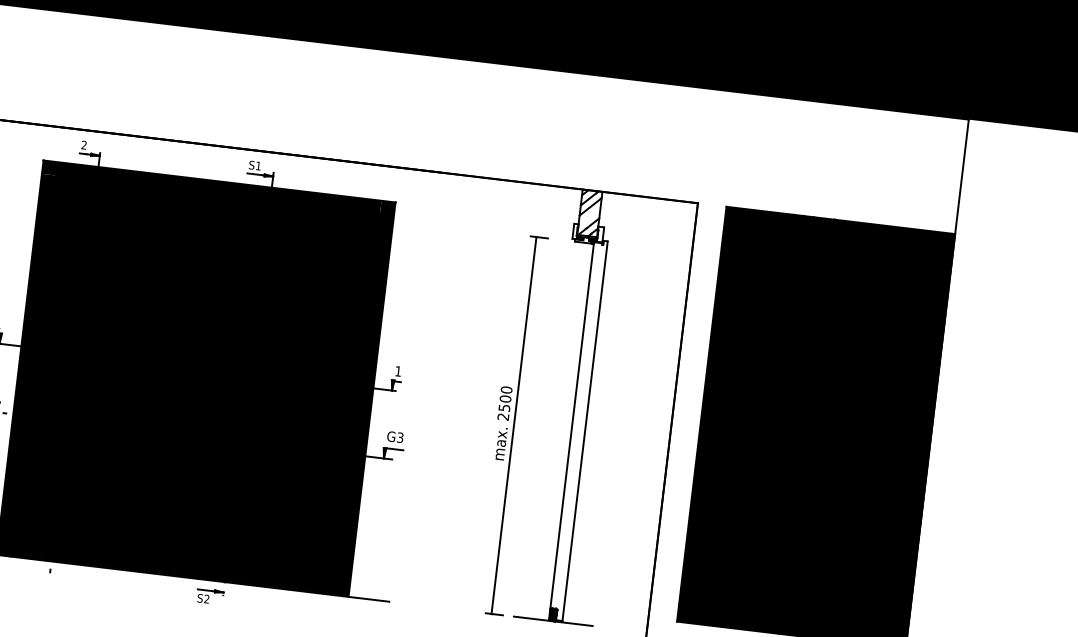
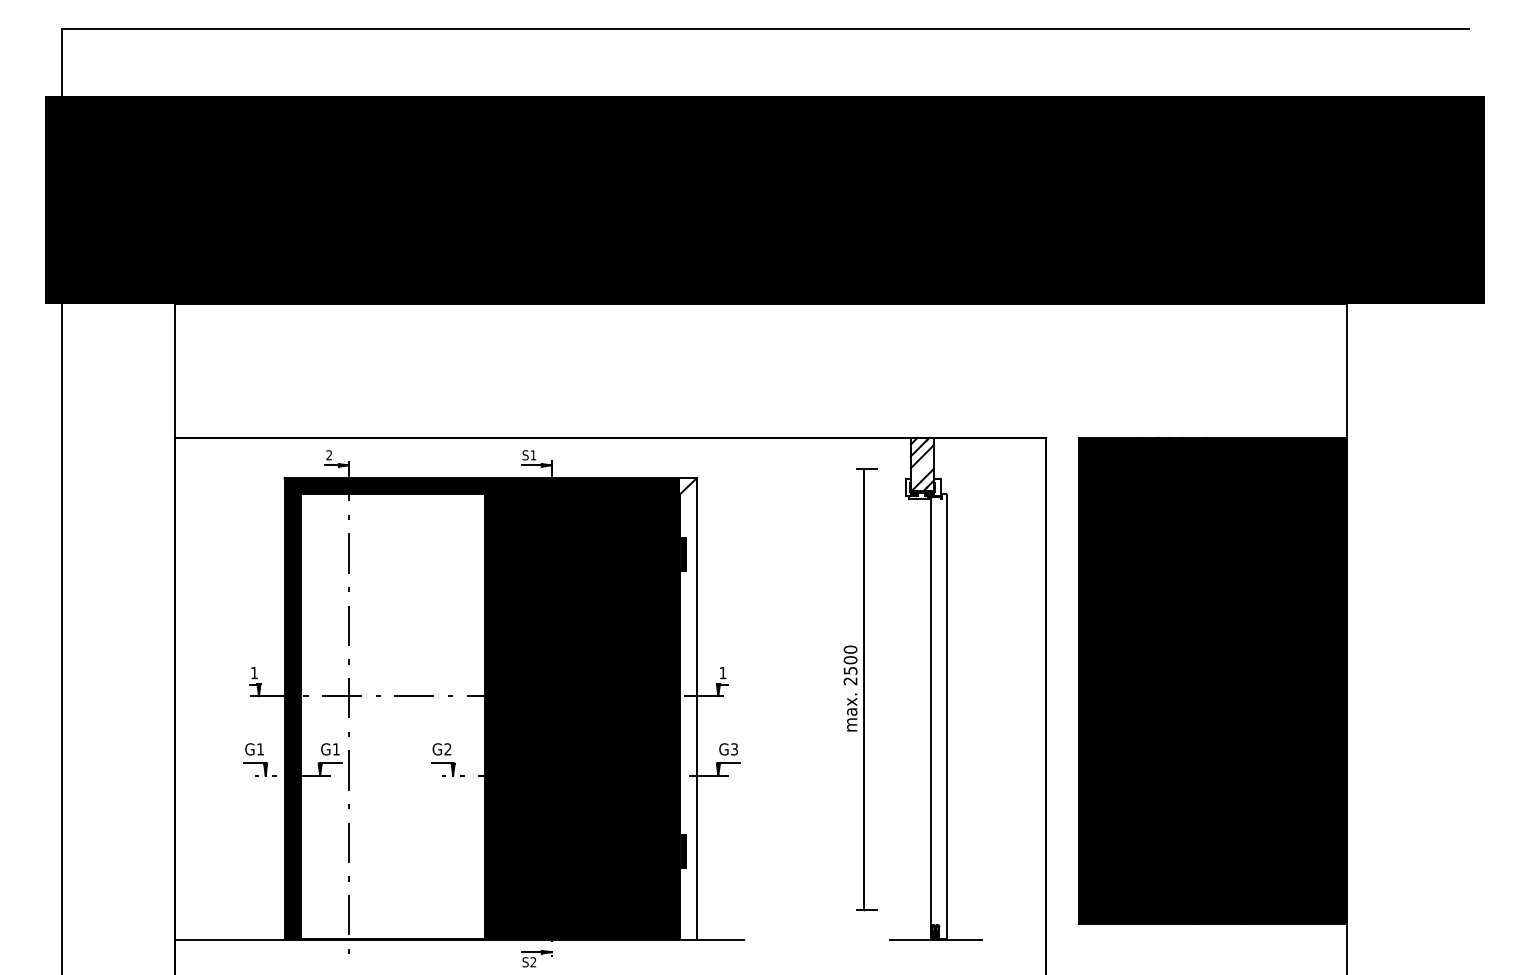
fill: (111, 374) -> (392, 716), removed
fill: (365, 399) -> (688, 709), removed
part: (511, 425) -> (860, 689), moved

